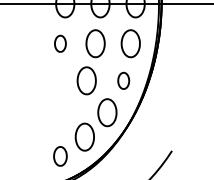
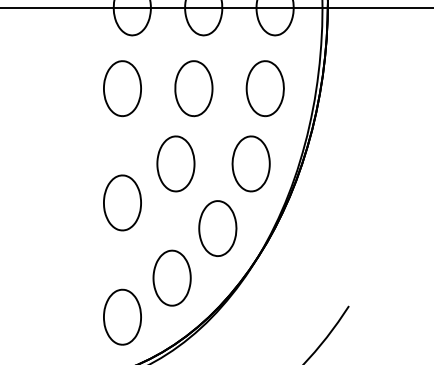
part: (60, 43) -> (122, 88), size x1.67
part: (123, 80) -> (250, 163), size x1.67
part: (60, 99) -> (122, 201), added
part: (60, 156) -> (122, 317), size x1.43

